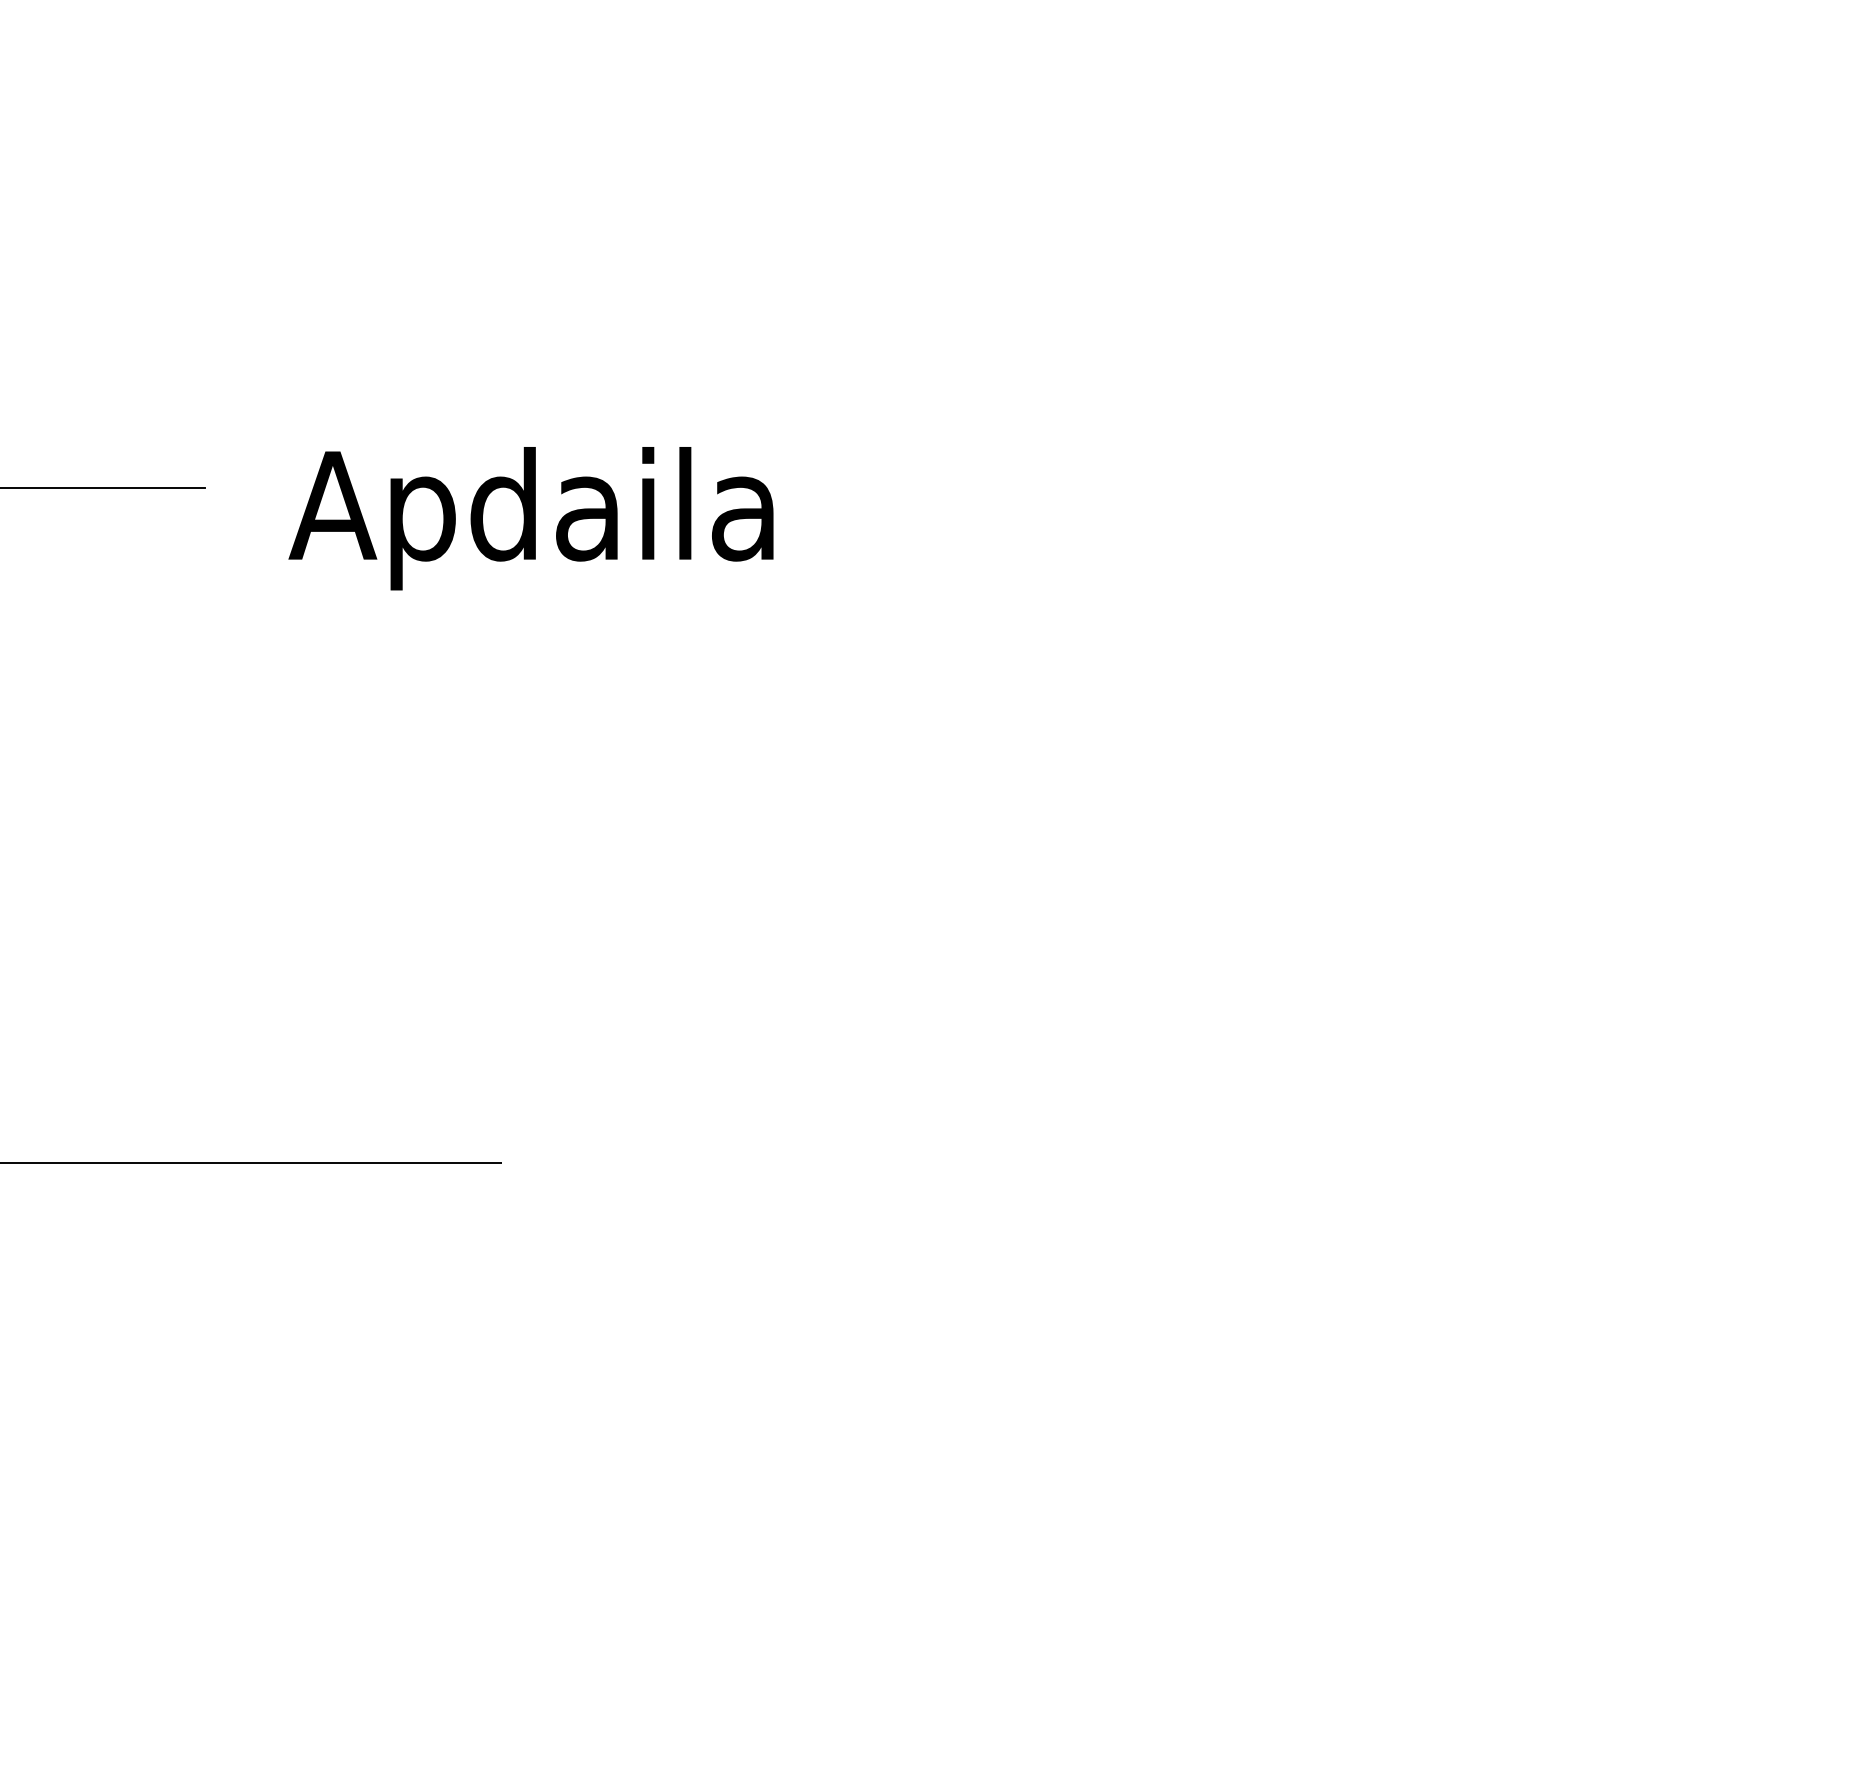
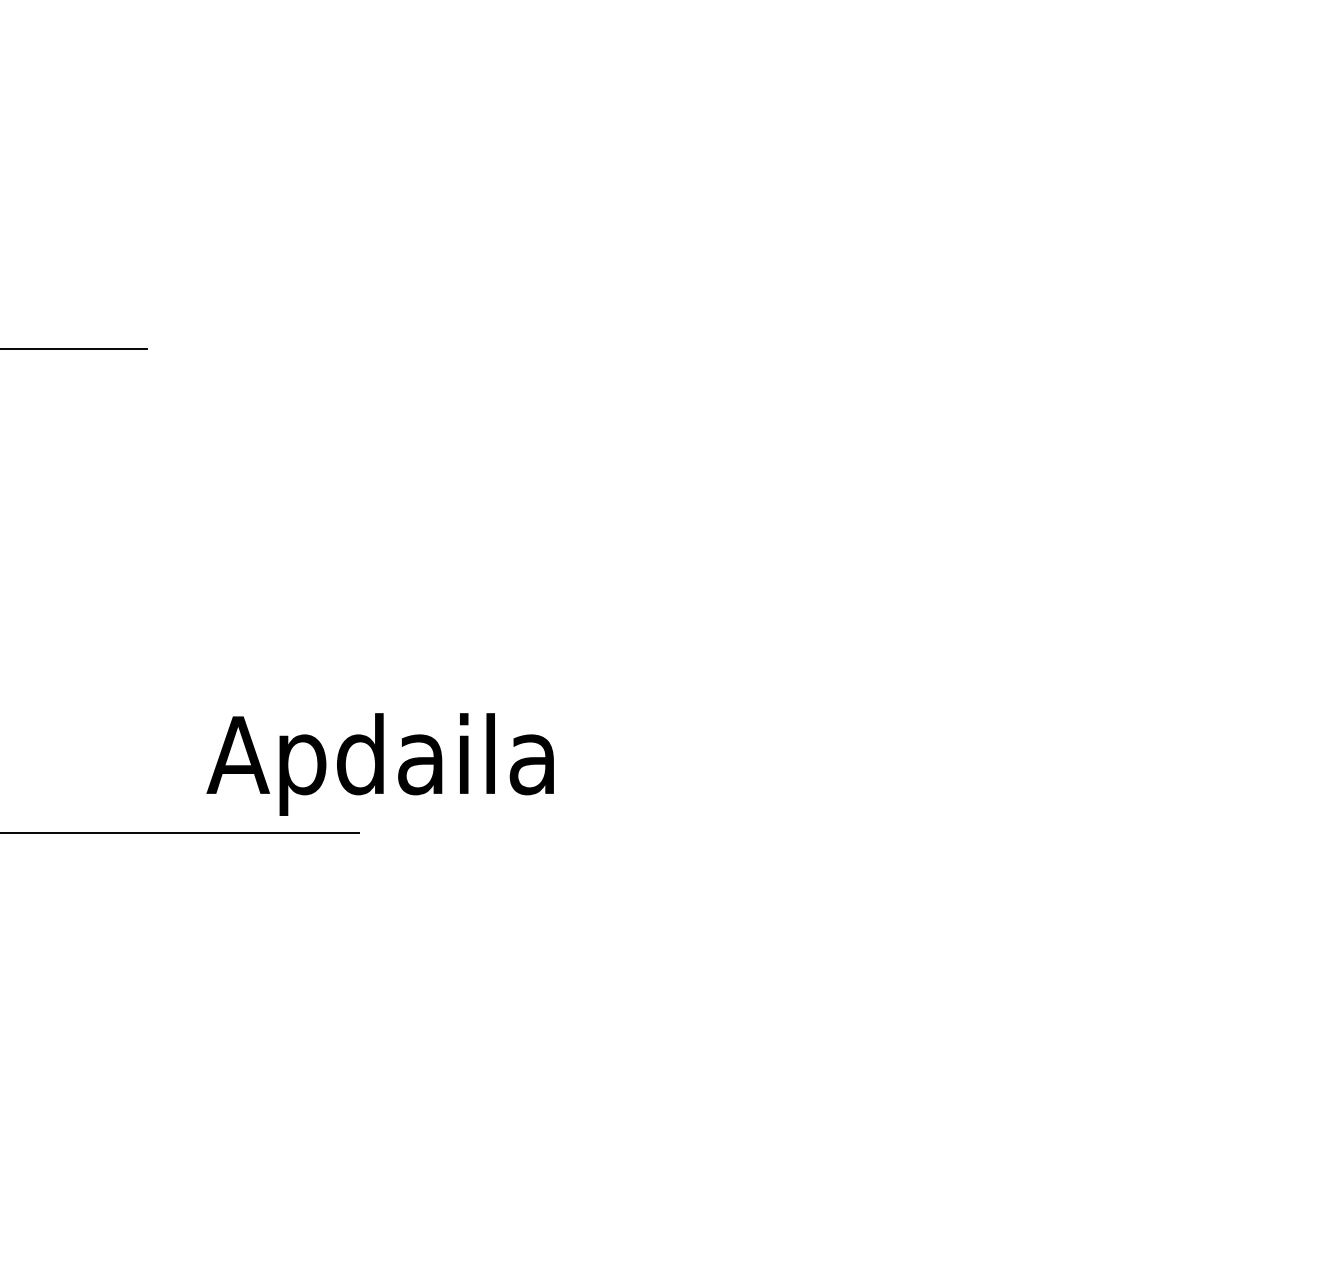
text: (530, 518) -> (379, 764), moved

